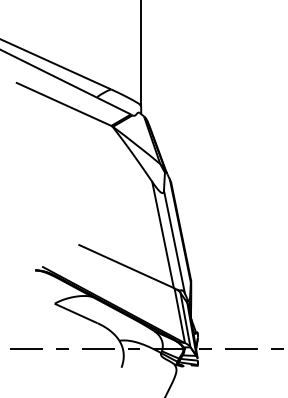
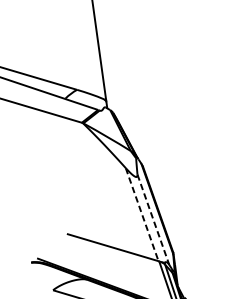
line: (163, 235) -> (142, 215), solid -> dashed
line: (174, 242) -> (153, 220), solid -> dashed

